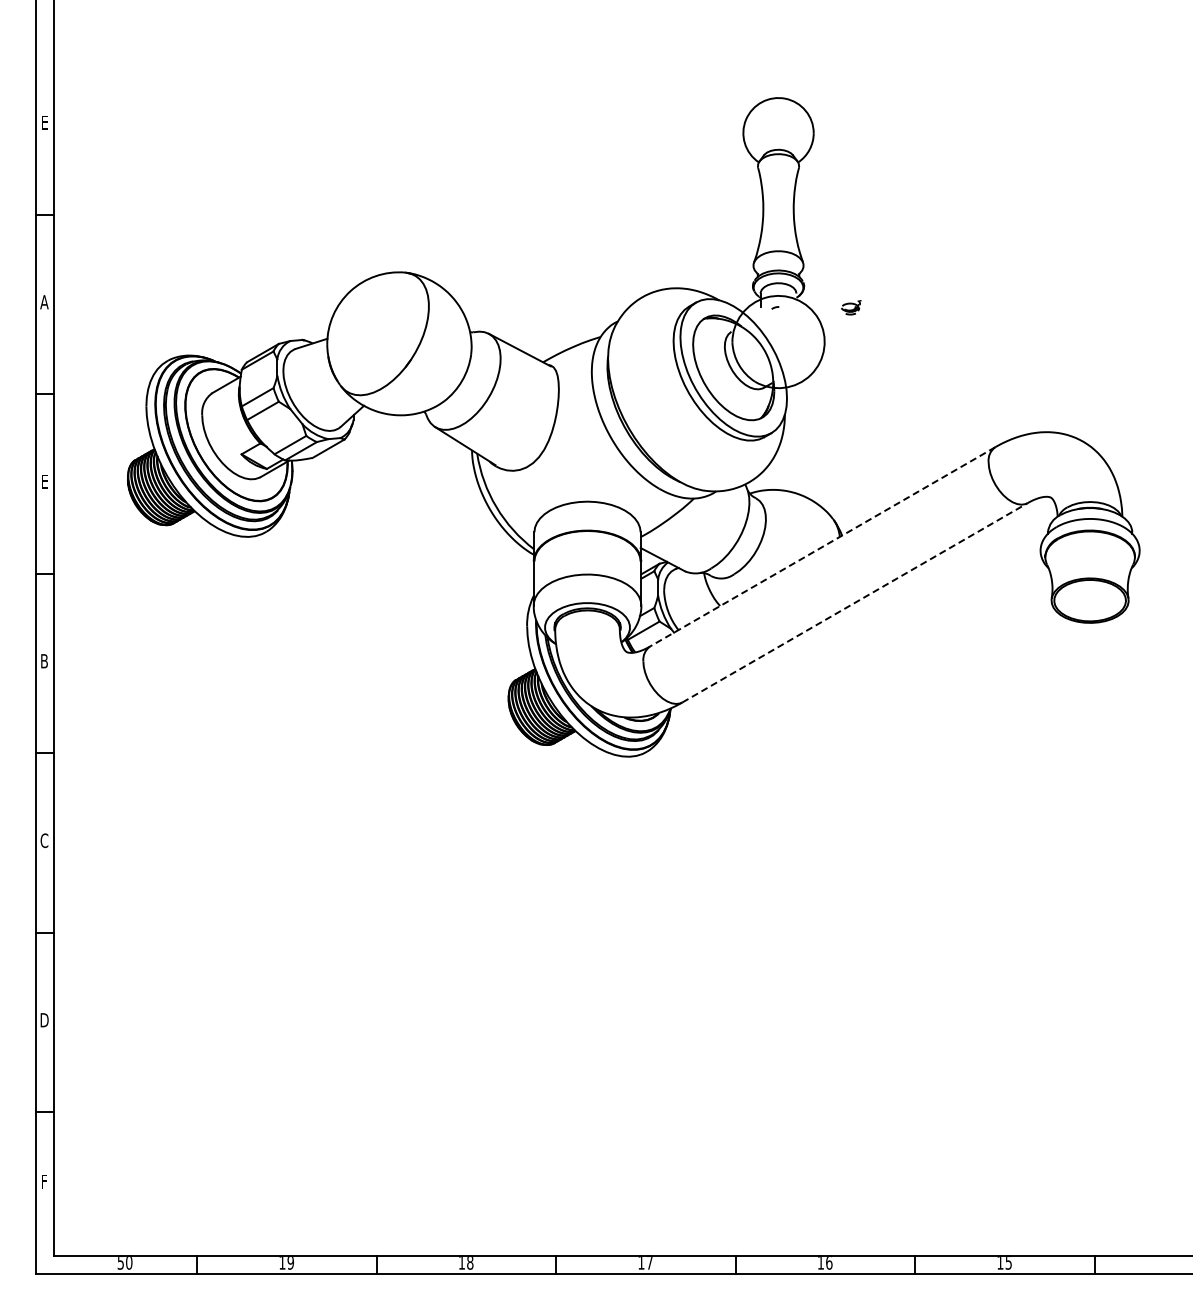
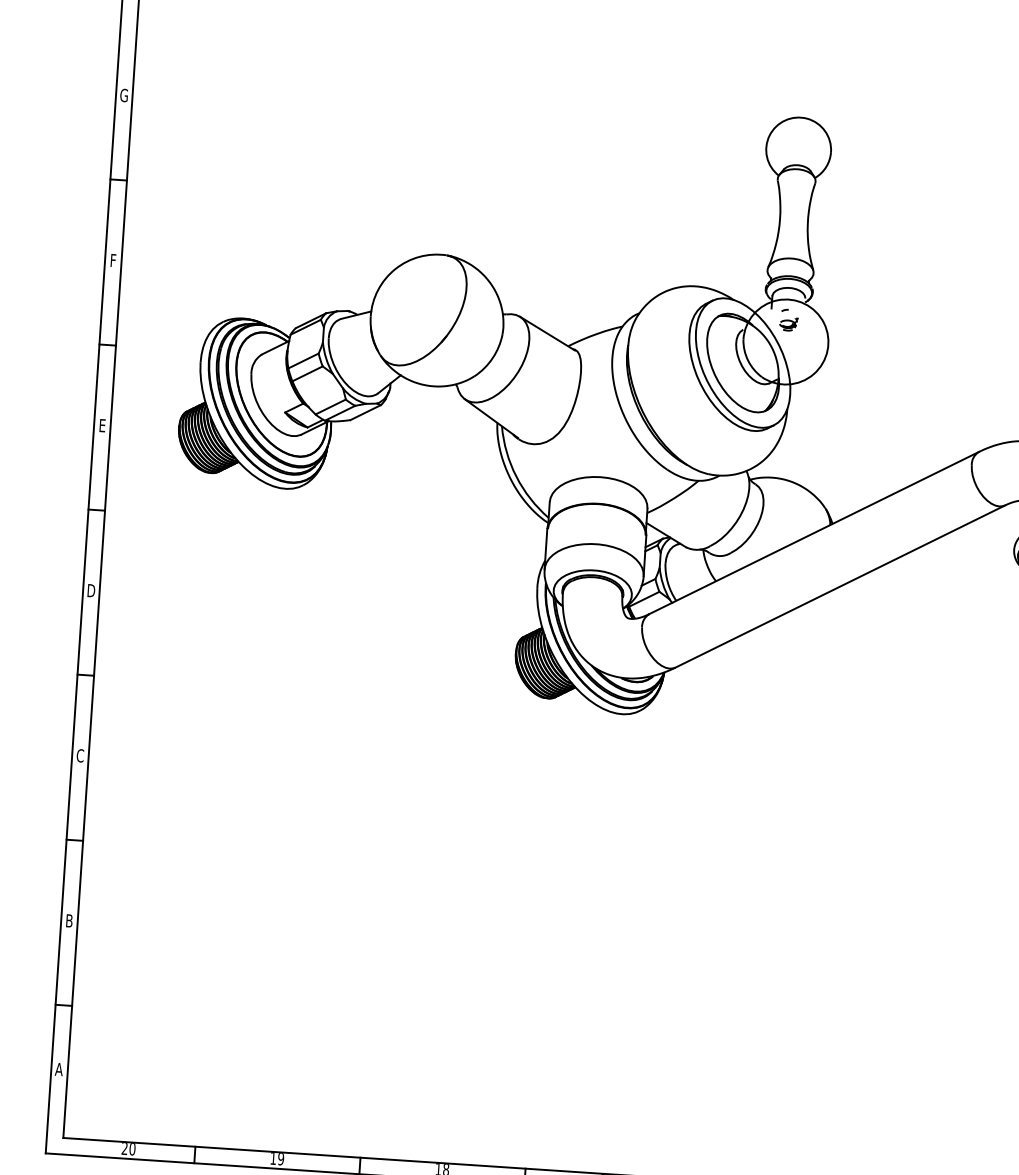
text: (44, 122) -> (124, 95), E -> G
text: (44, 302) -> (113, 260), A -> F
part: (851, 307) -> (788, 324), moved
line: (822, 547) -> (813, 533), dashed -> solid
line: (855, 602) -> (840, 586), dashed -> solid
text: (44, 661) -> (91, 590), B -> D
text: (44, 1020) -> (69, 921), D -> B
text: (43, 1181) -> (58, 1069), F -> A
text: (120, 1263) -> (124, 1149), 50 -> 20

